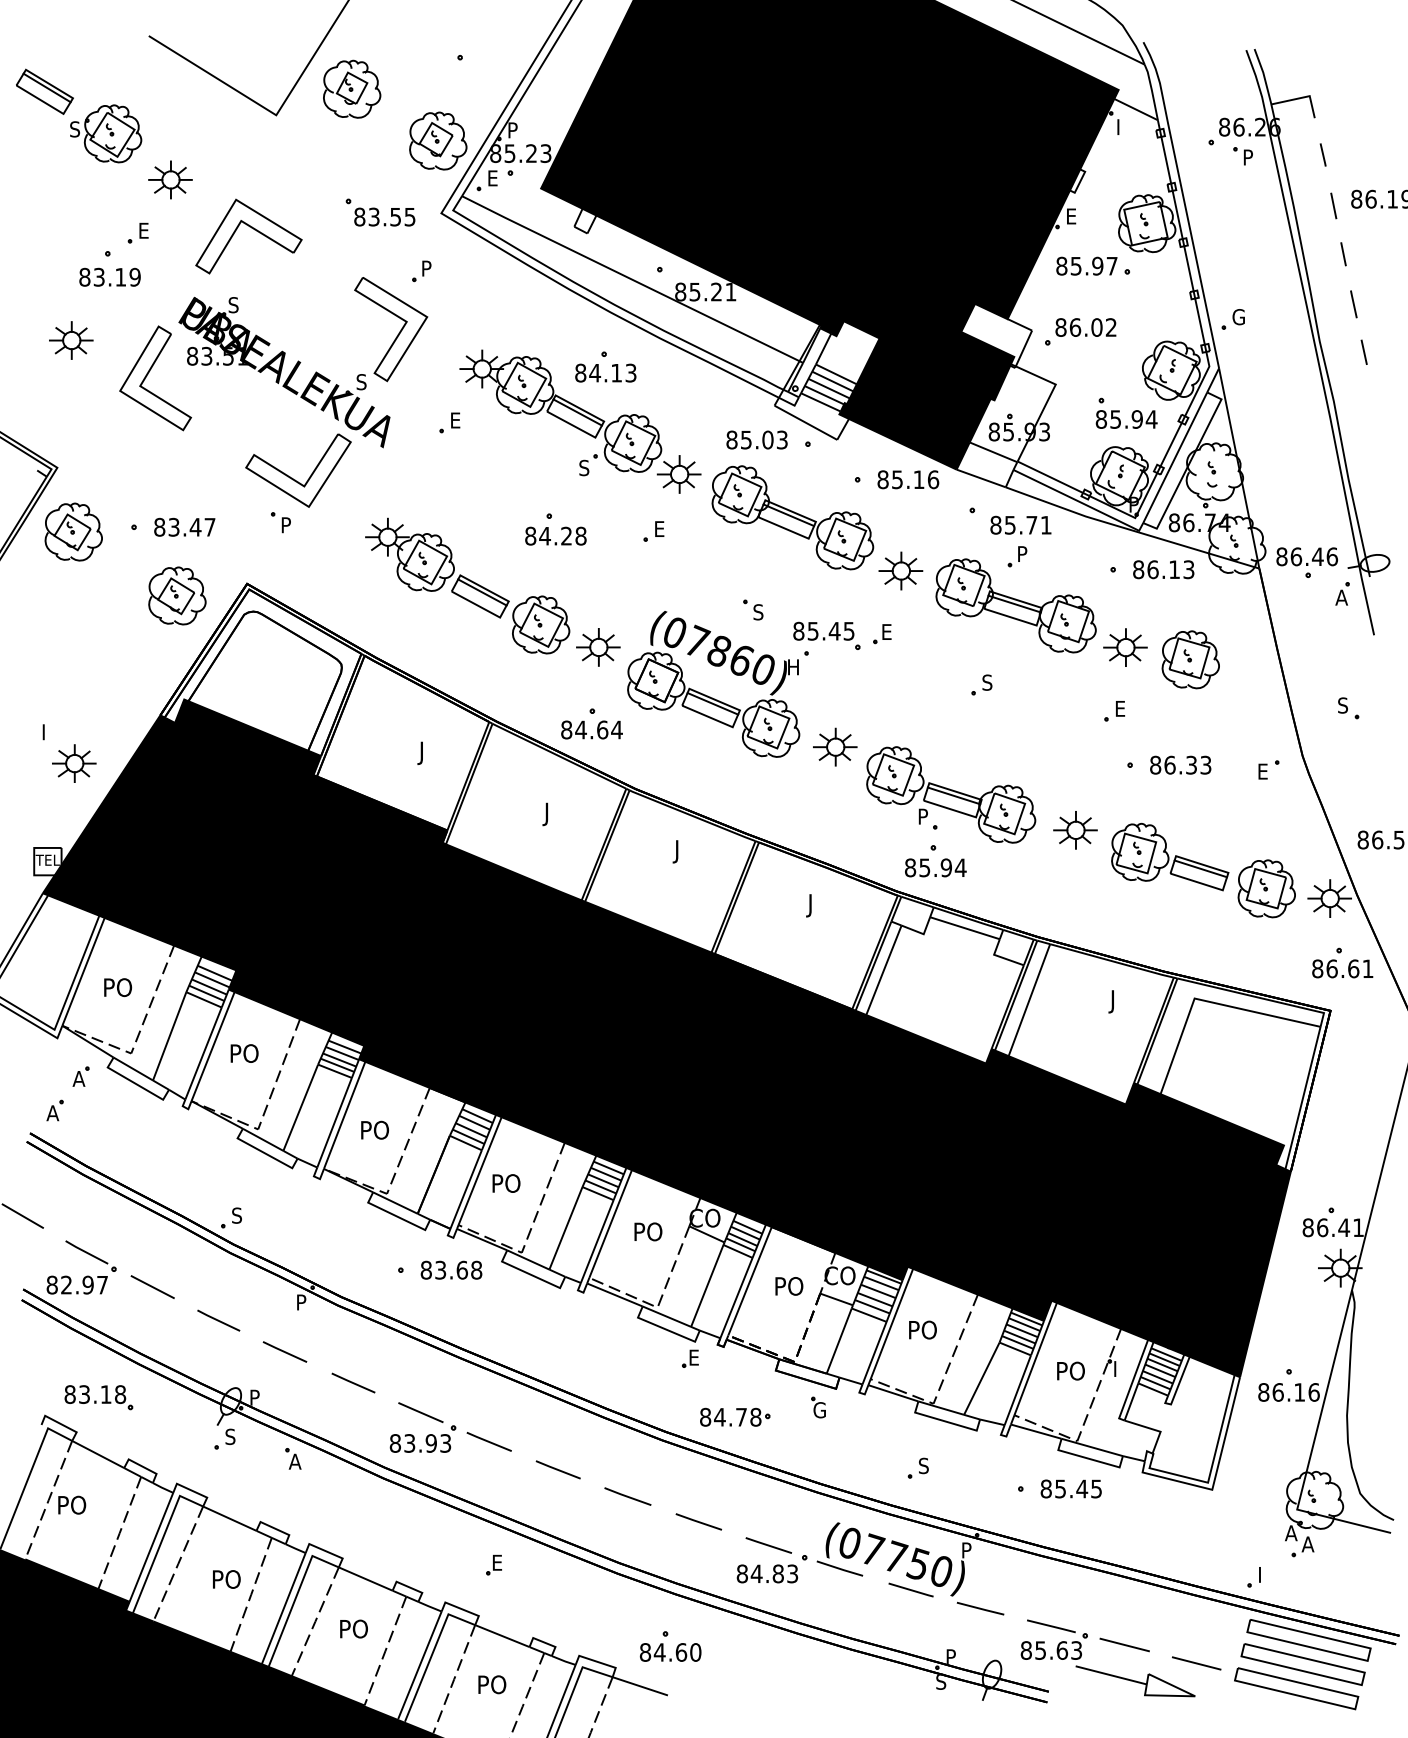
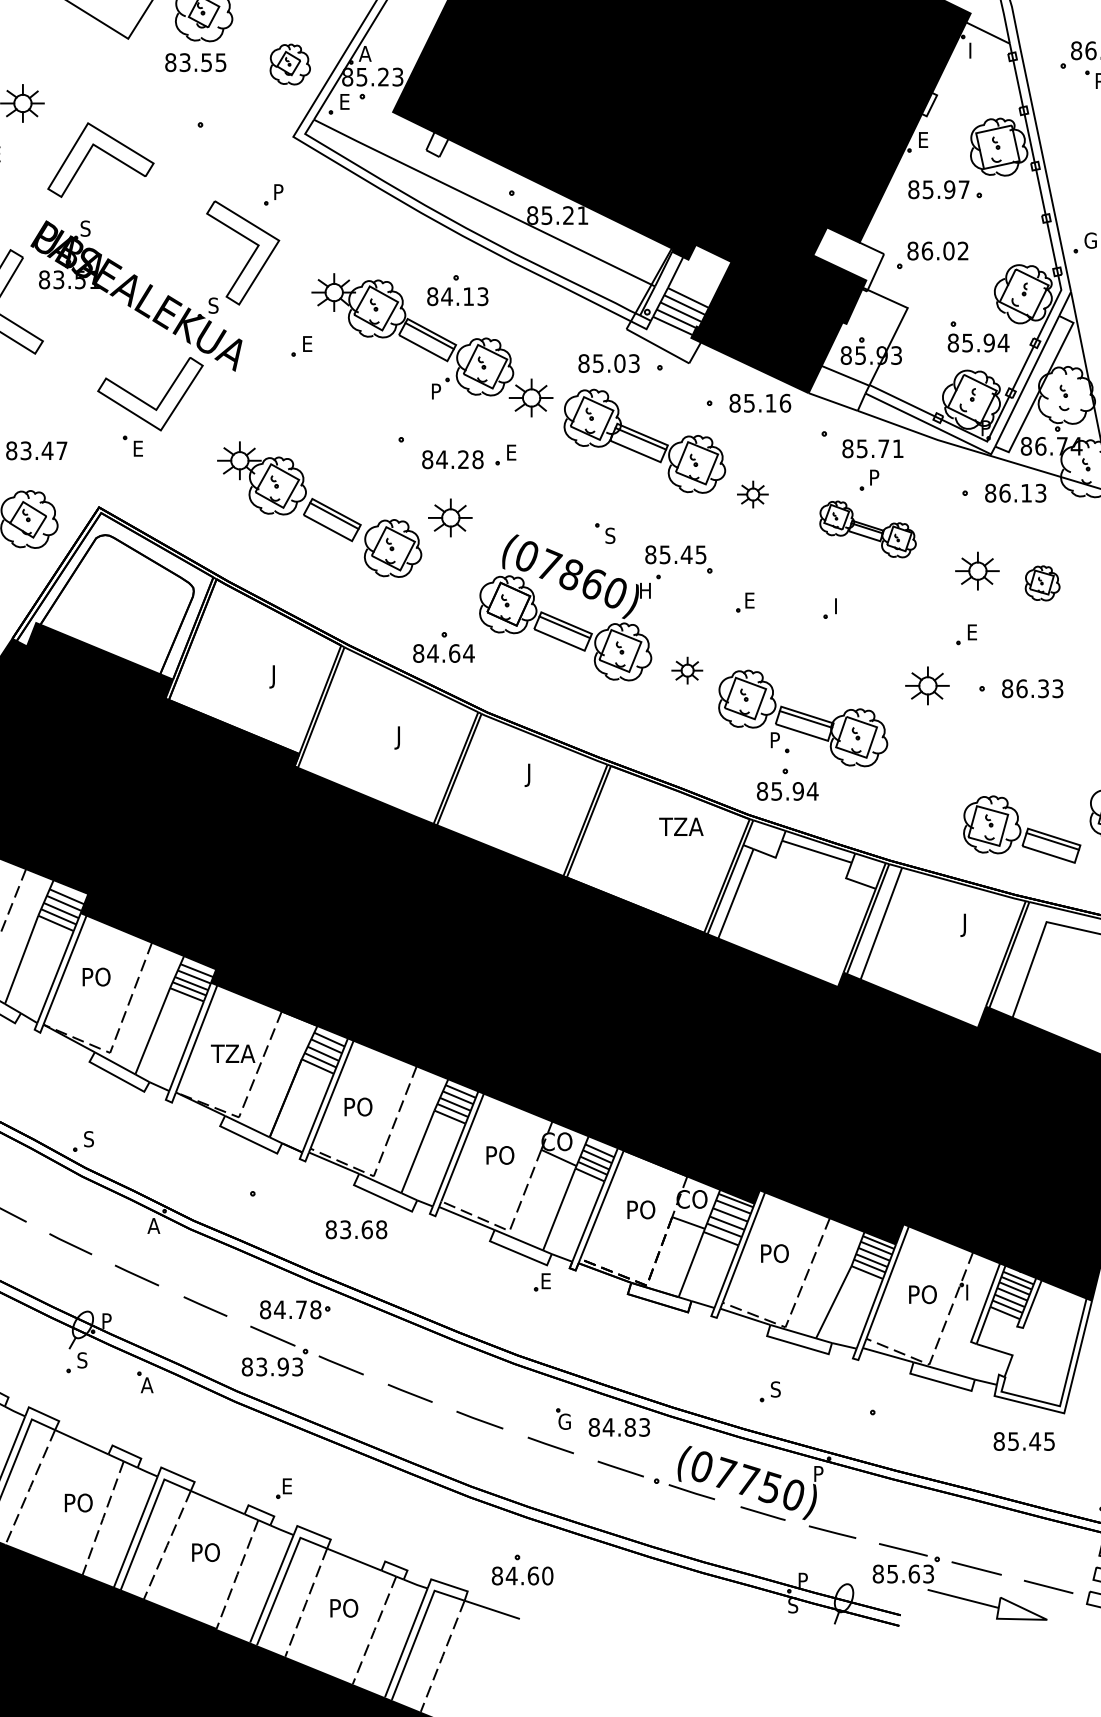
text: (513, 130) -> (365, 54), P -> A
part: (438, 140) -> (290, 64), size x0.7
text: (384, 216) -> (195, 62), moved
text: (584, 467) -> (436, 391), S -> P
text: (286, 525) -> (138, 449), P -> E
text: (555, 535) -> (452, 459), moved
part: (900, 570) -> (752, 494), size x0.7
part: (1015, 605) -> (867, 529), size x0.6
part: (882, 634) -> (745, 603), moved
part: (598, 647) -> (450, 518), moved
part: (1190, 659) -> (1042, 583), size x0.6
text: (987, 682) -> (839, 606), S -> I
part: (835, 746) -> (687, 670), size x0.7
part: (1075, 830) -> (927, 686), moved
part: (1170, 856) -> (1022, 829), moved
text: (828, 905) -> (680, 829), J -> TZA
text: (381, 1129) -> (233, 1053), PO -> TZA
text: (451, 1269) -> (356, 1229), moved
text: (301, 1302) -> (153, 1226), P -> A
part: (818, 1407) -> (563, 1419), moved
part: (736, 1410) -> (296, 1303), moved
text: (1070, 1488) -> (1023, 1441), moved
part: (493, 1564) -> (283, 1488), moved
text: (767, 1573) -> (619, 1427), moved

